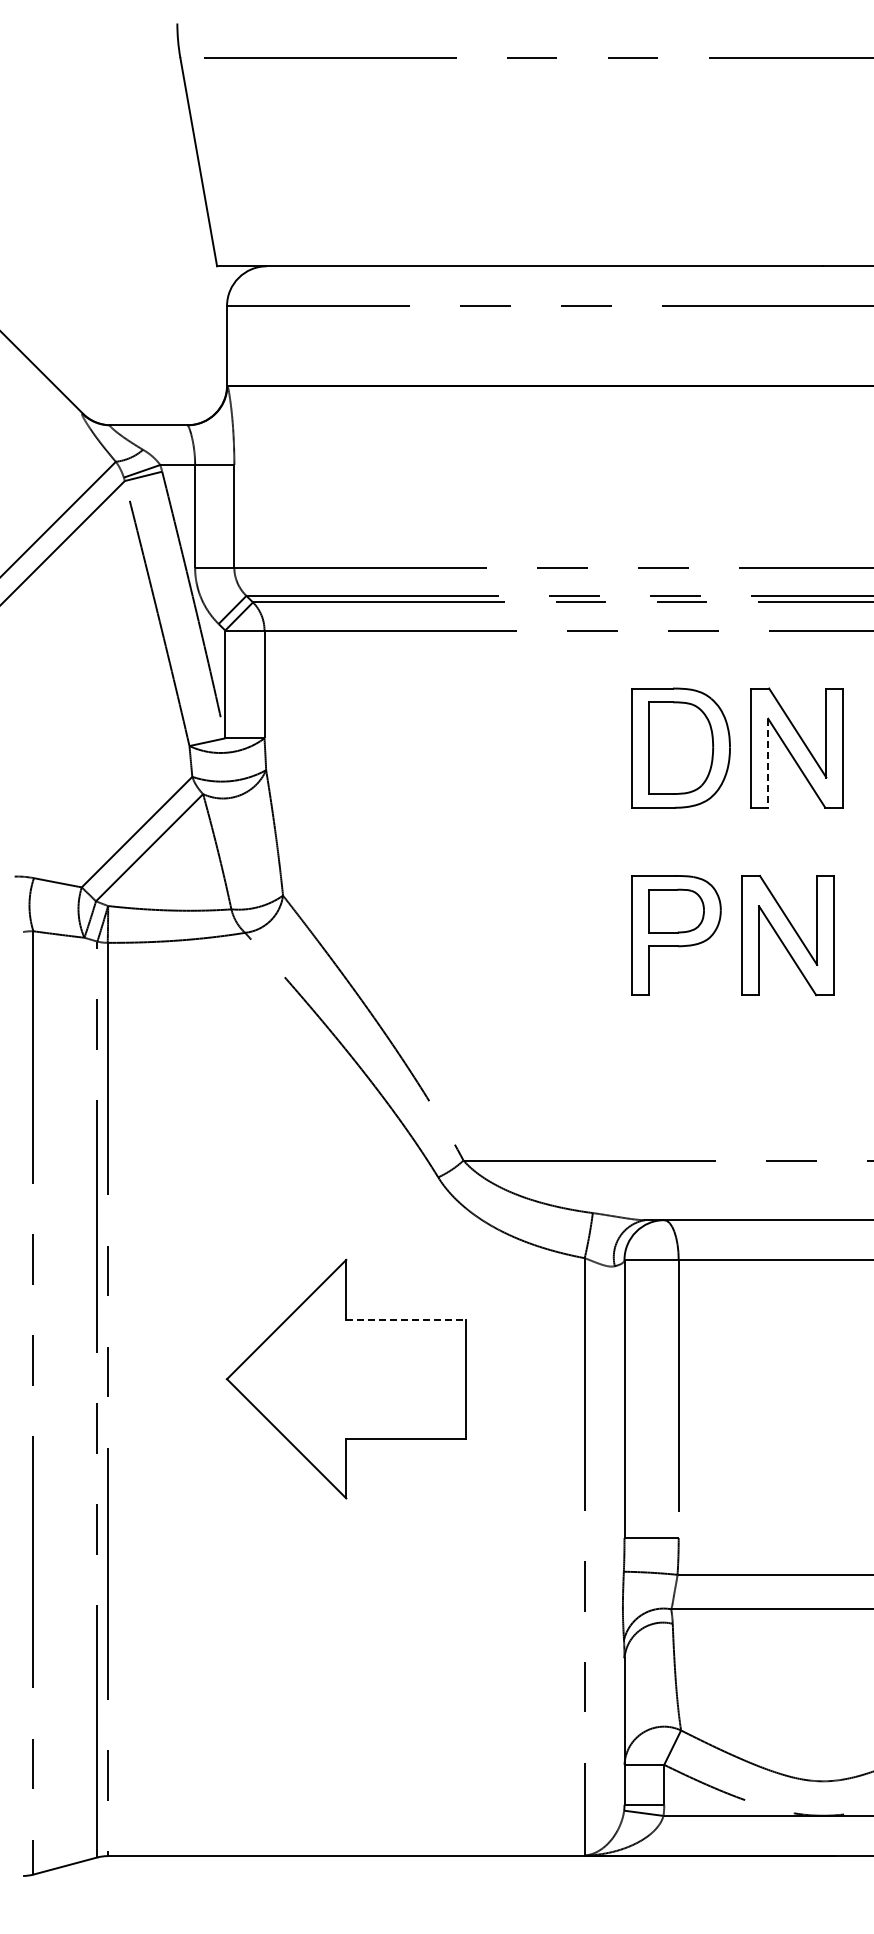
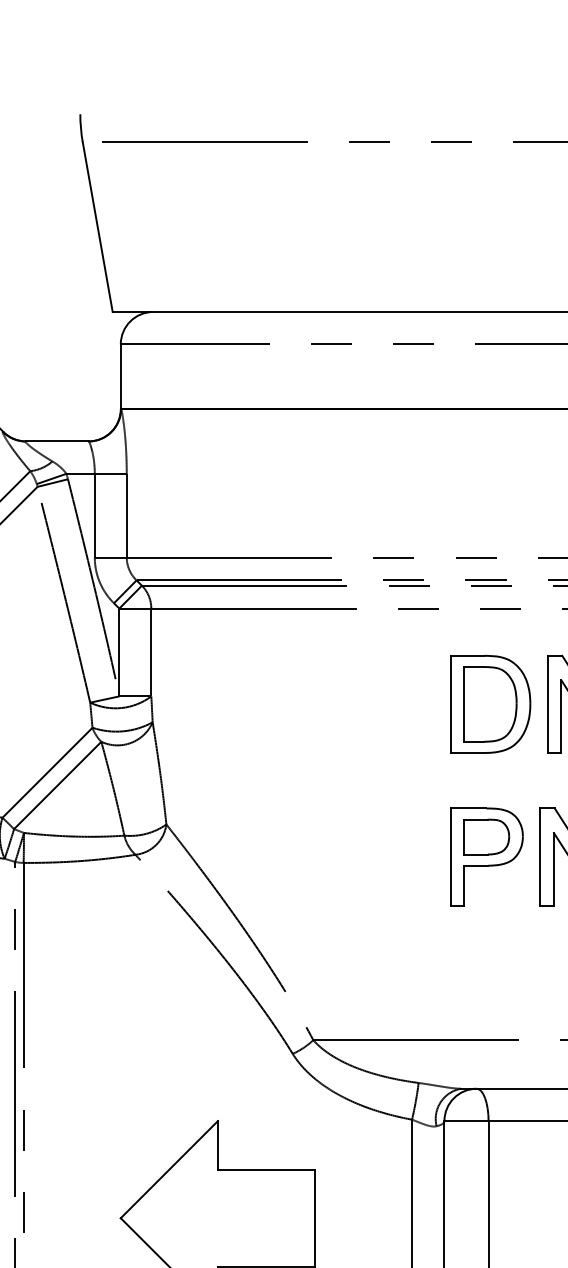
line: (768, 763) -> (561, 716), dashed -> solid
line: (405, 1319) -> (266, 1169), dashed -> solid

